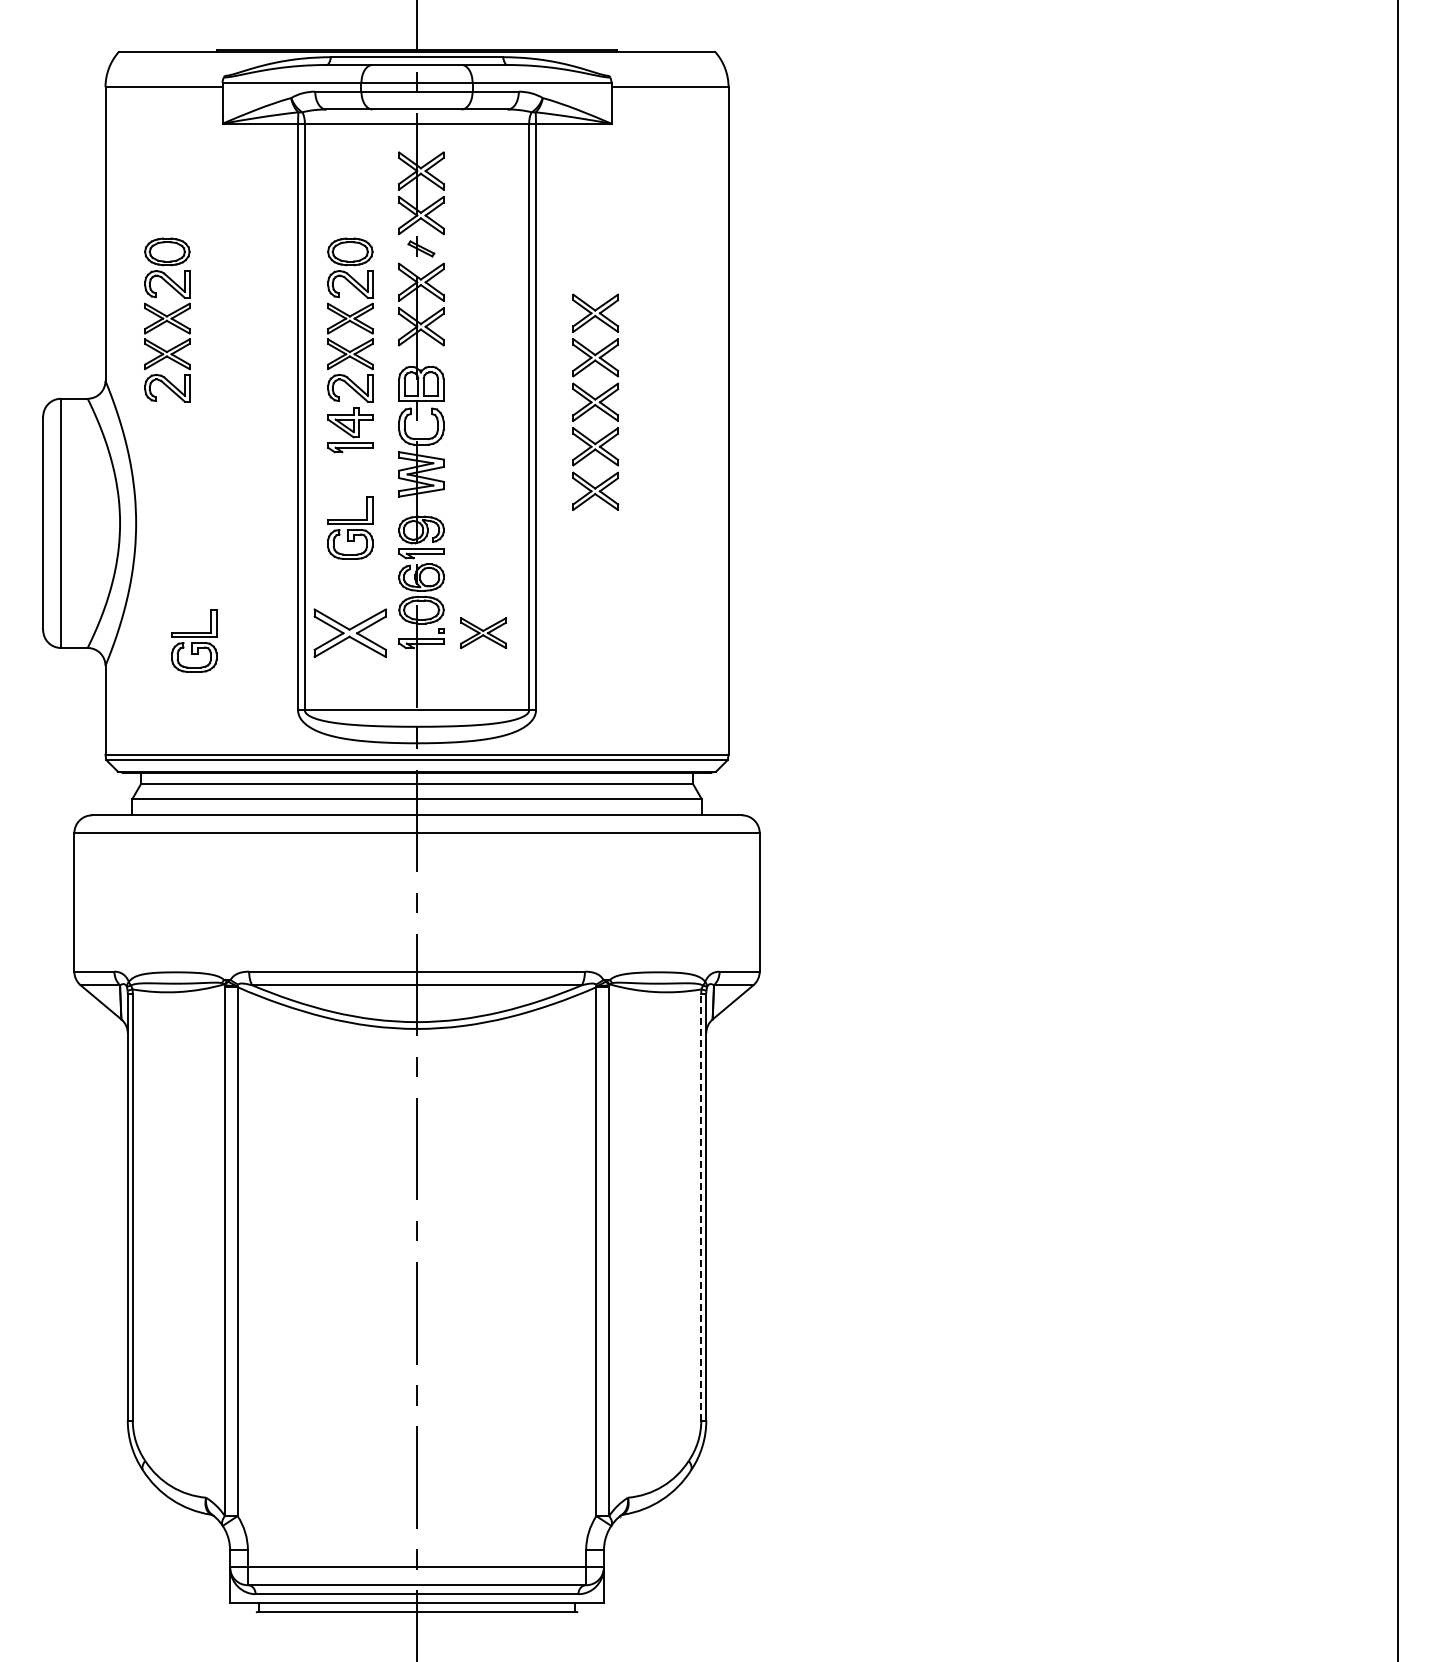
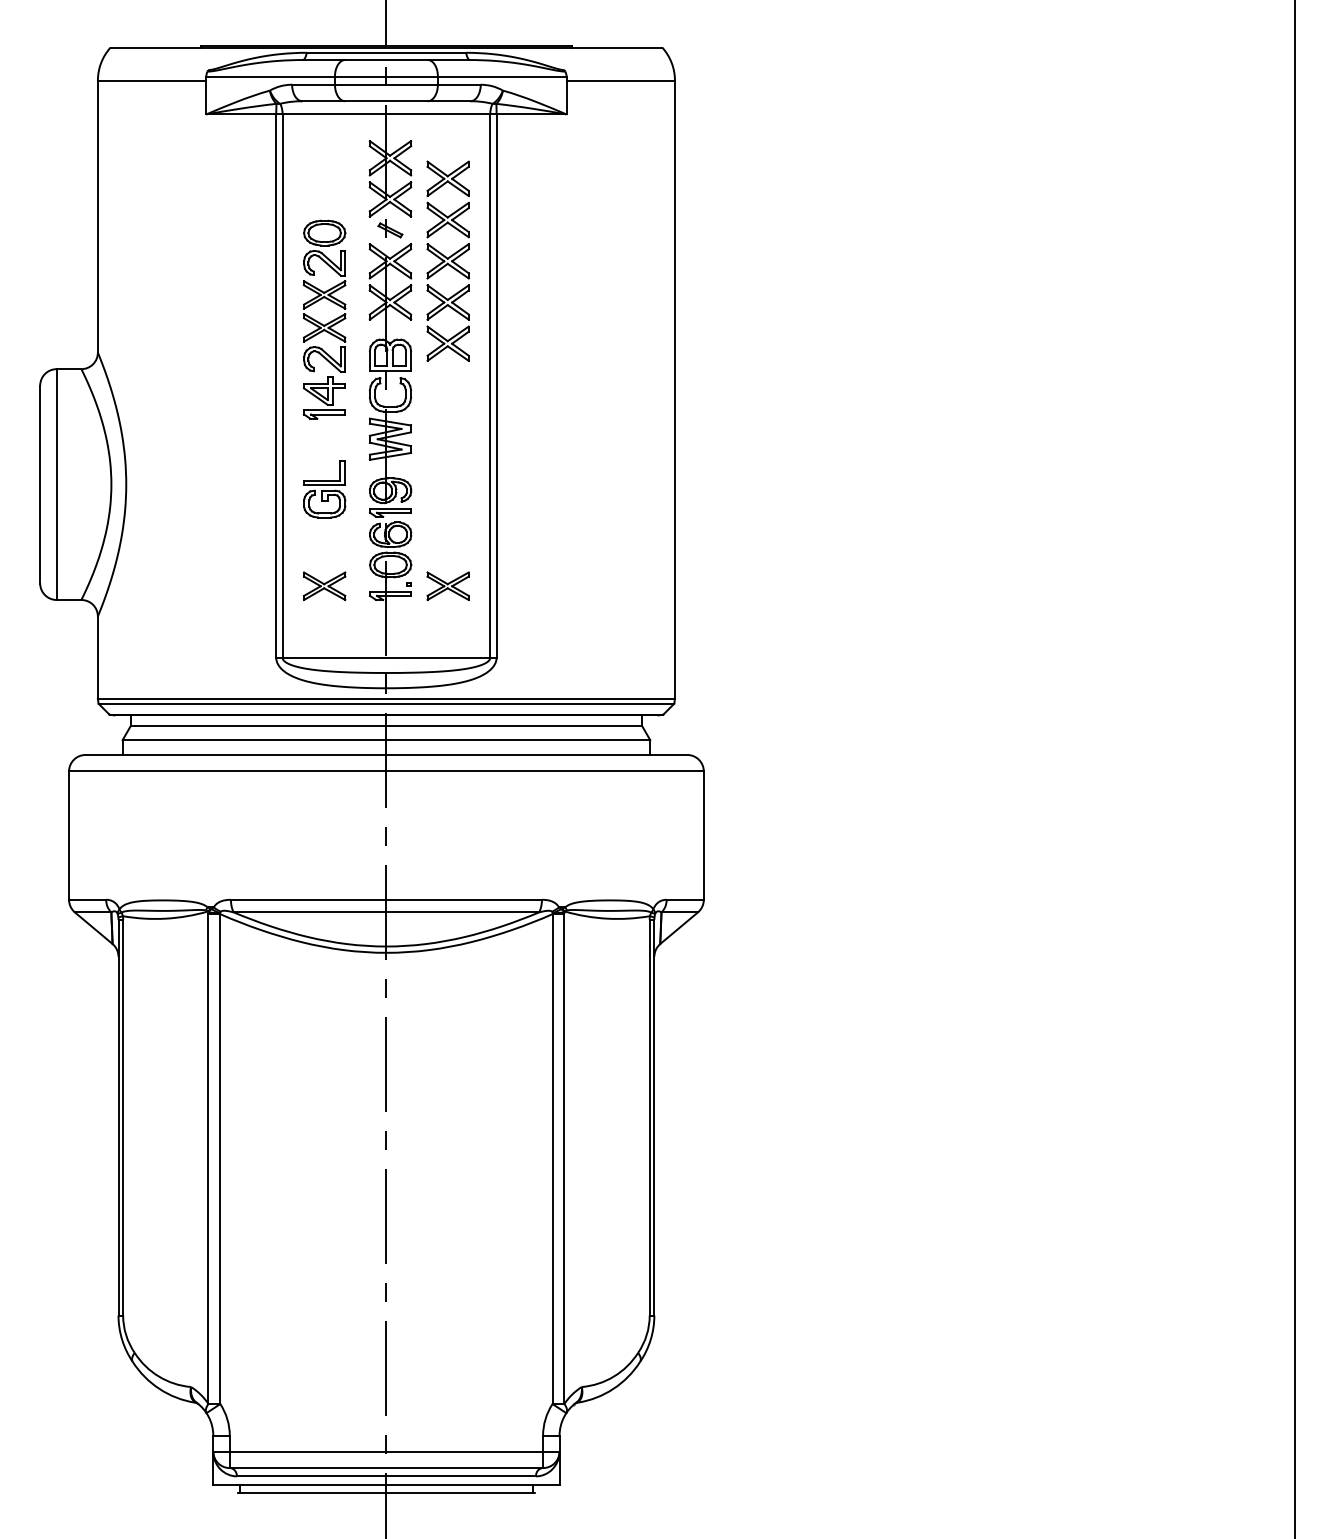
part: (167, 319) -> (155, 295), removed
part: (595, 401) -> (447, 260), moved
part: (350, 632) -> (324, 585), size x0.62
part: (194, 640) -> (180, 593), removed
line: (701, 1207) -> (649, 1118), dashed -> solid

